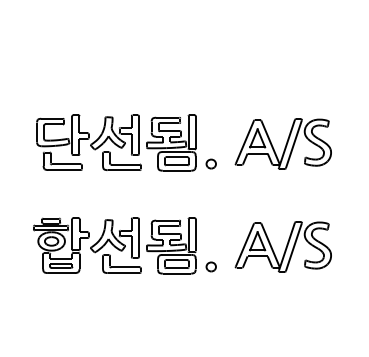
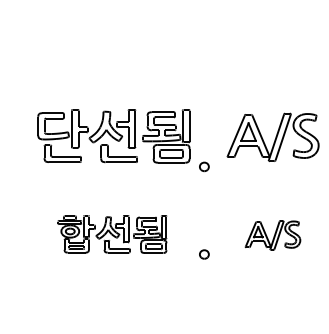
part: (210, 163) -> (203, 166), moved
part: (114, 245) -> (112, 234), size x0.7
part: (282, 246) -> (272, 235), size x0.6

